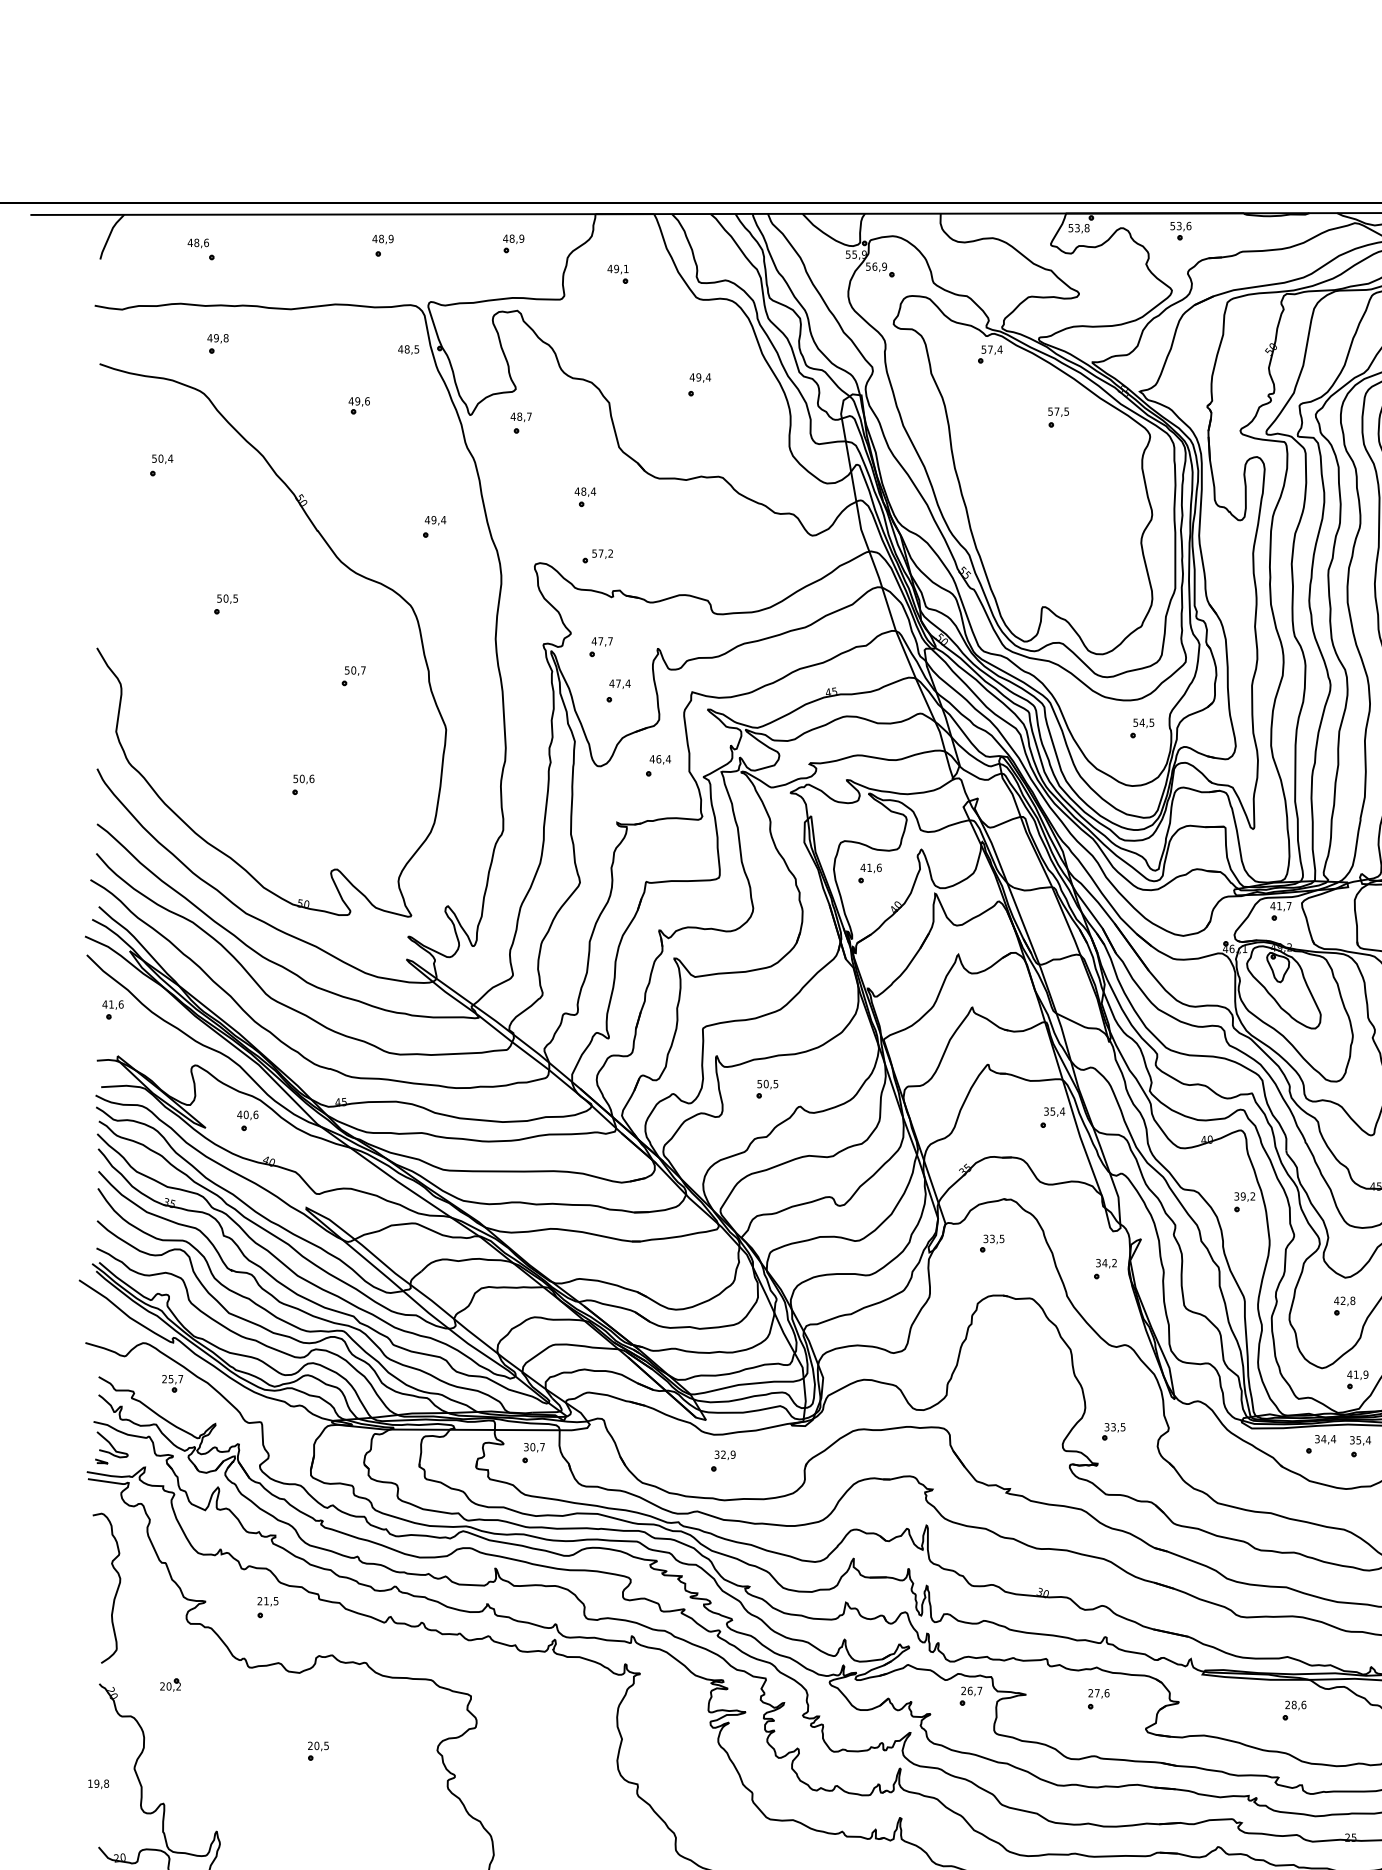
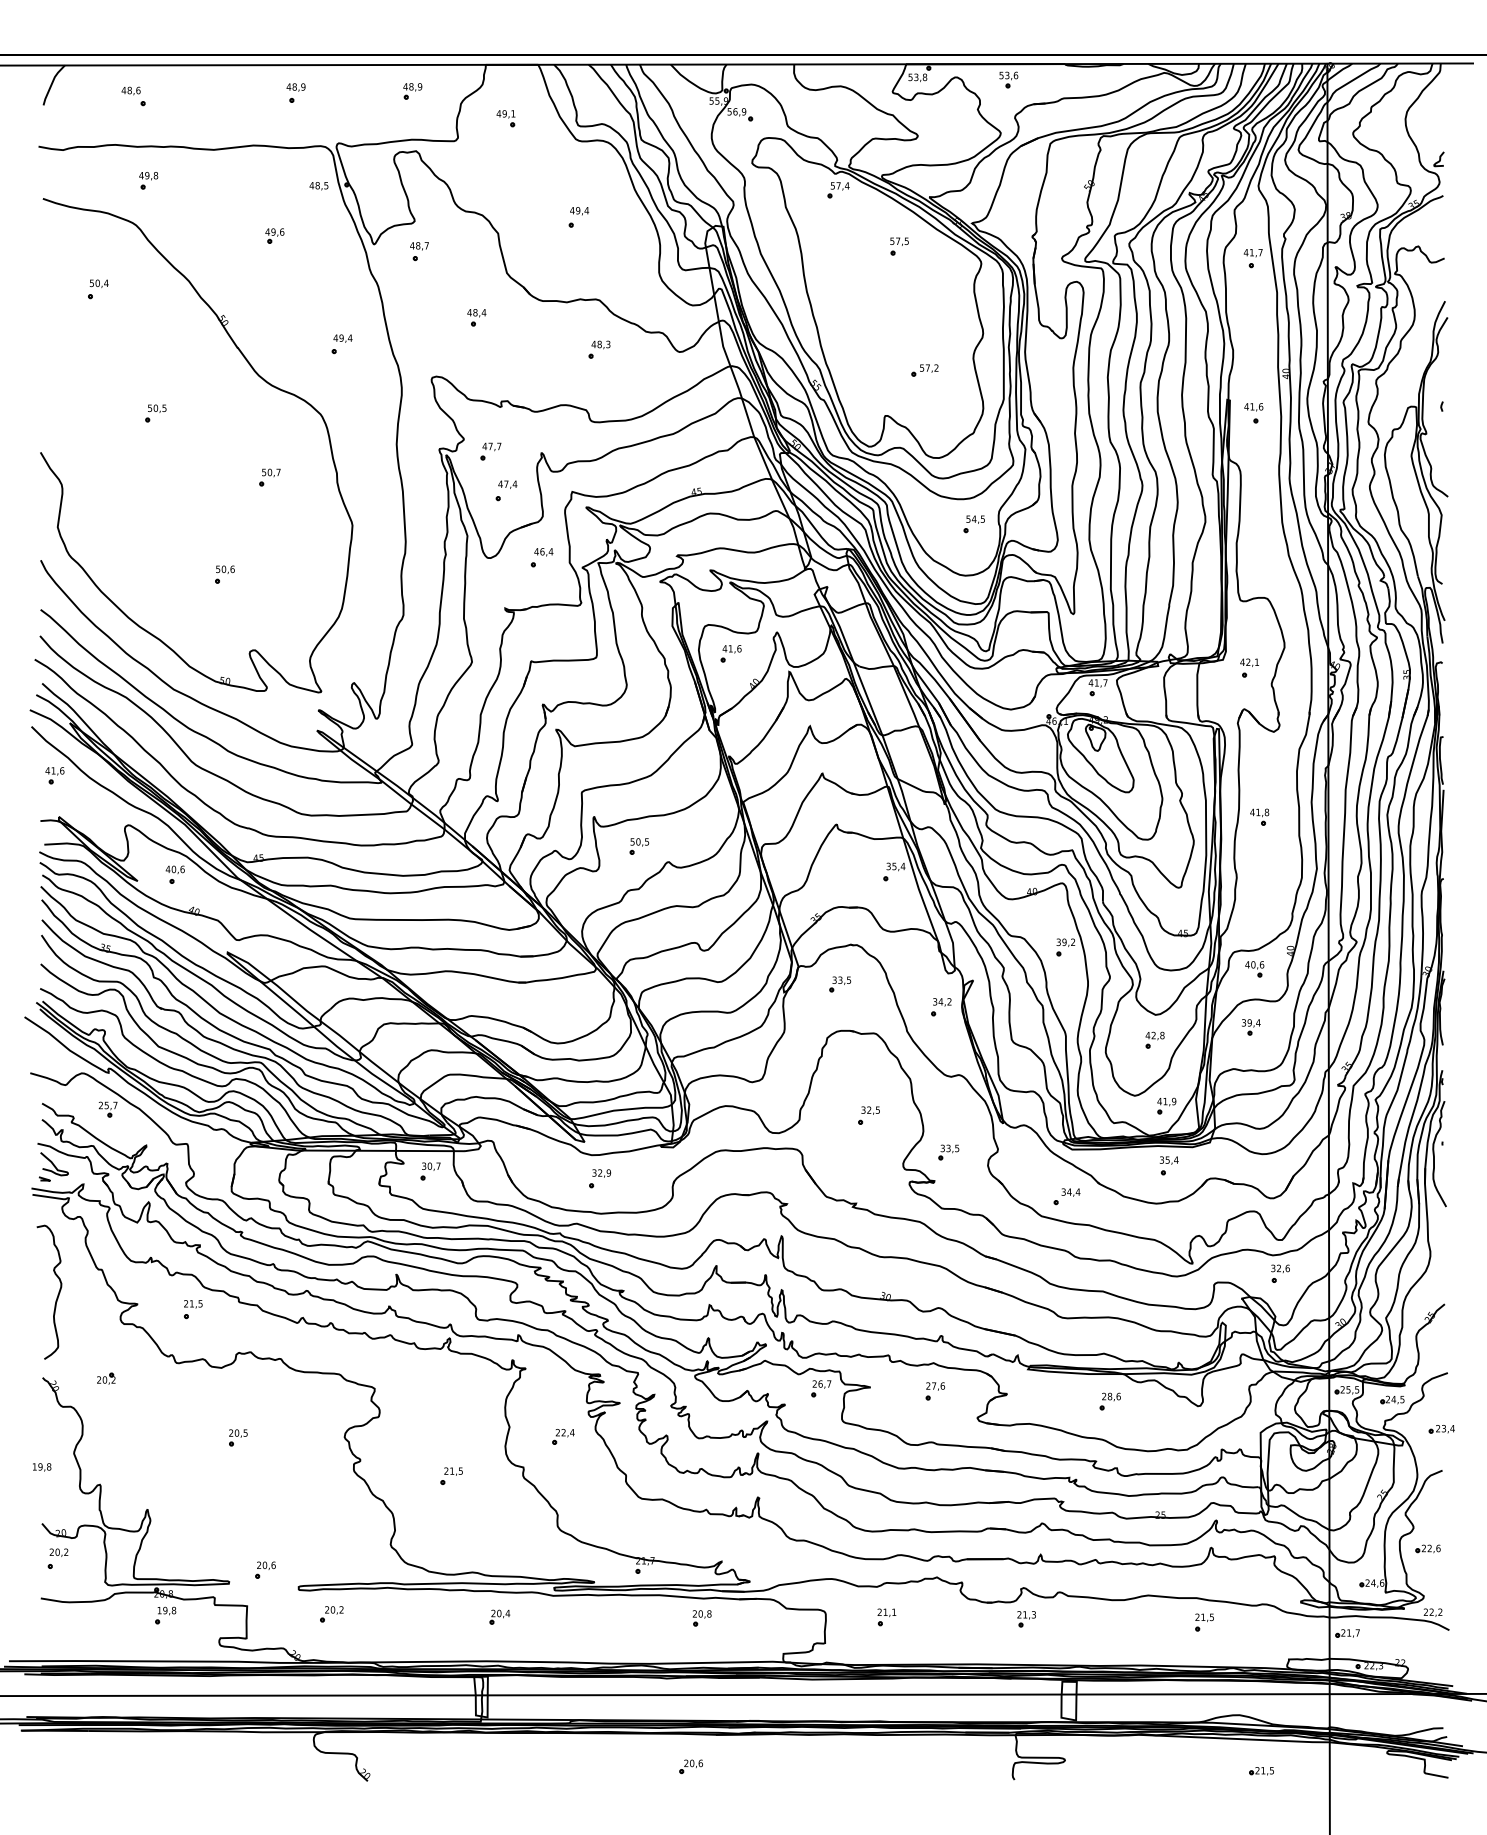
part: (722, 532) -> (599, 349), added
part: (597, 556) -> (924, 370), moved
part: (1023, 1390) -> (868, 1115), added
part: (1320, 1444) -> (1066, 1196), moved
part: (682, 1749) -> (563, 1436), added
part: (557, 1793) -> (451, 1475), added

